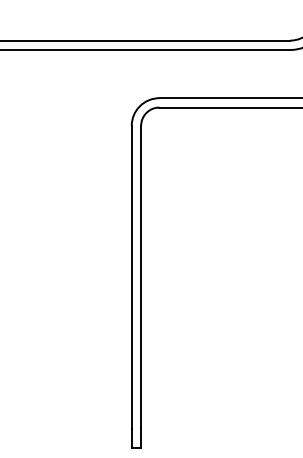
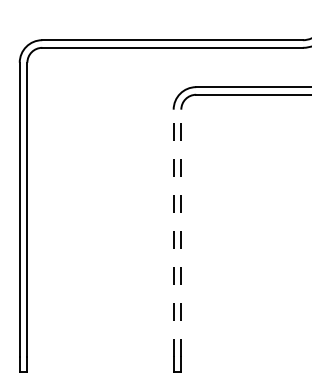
line: (131, 277) -> (173, 233), solid -> dashed
line: (141, 277) -> (181, 233), solid -> dashed

